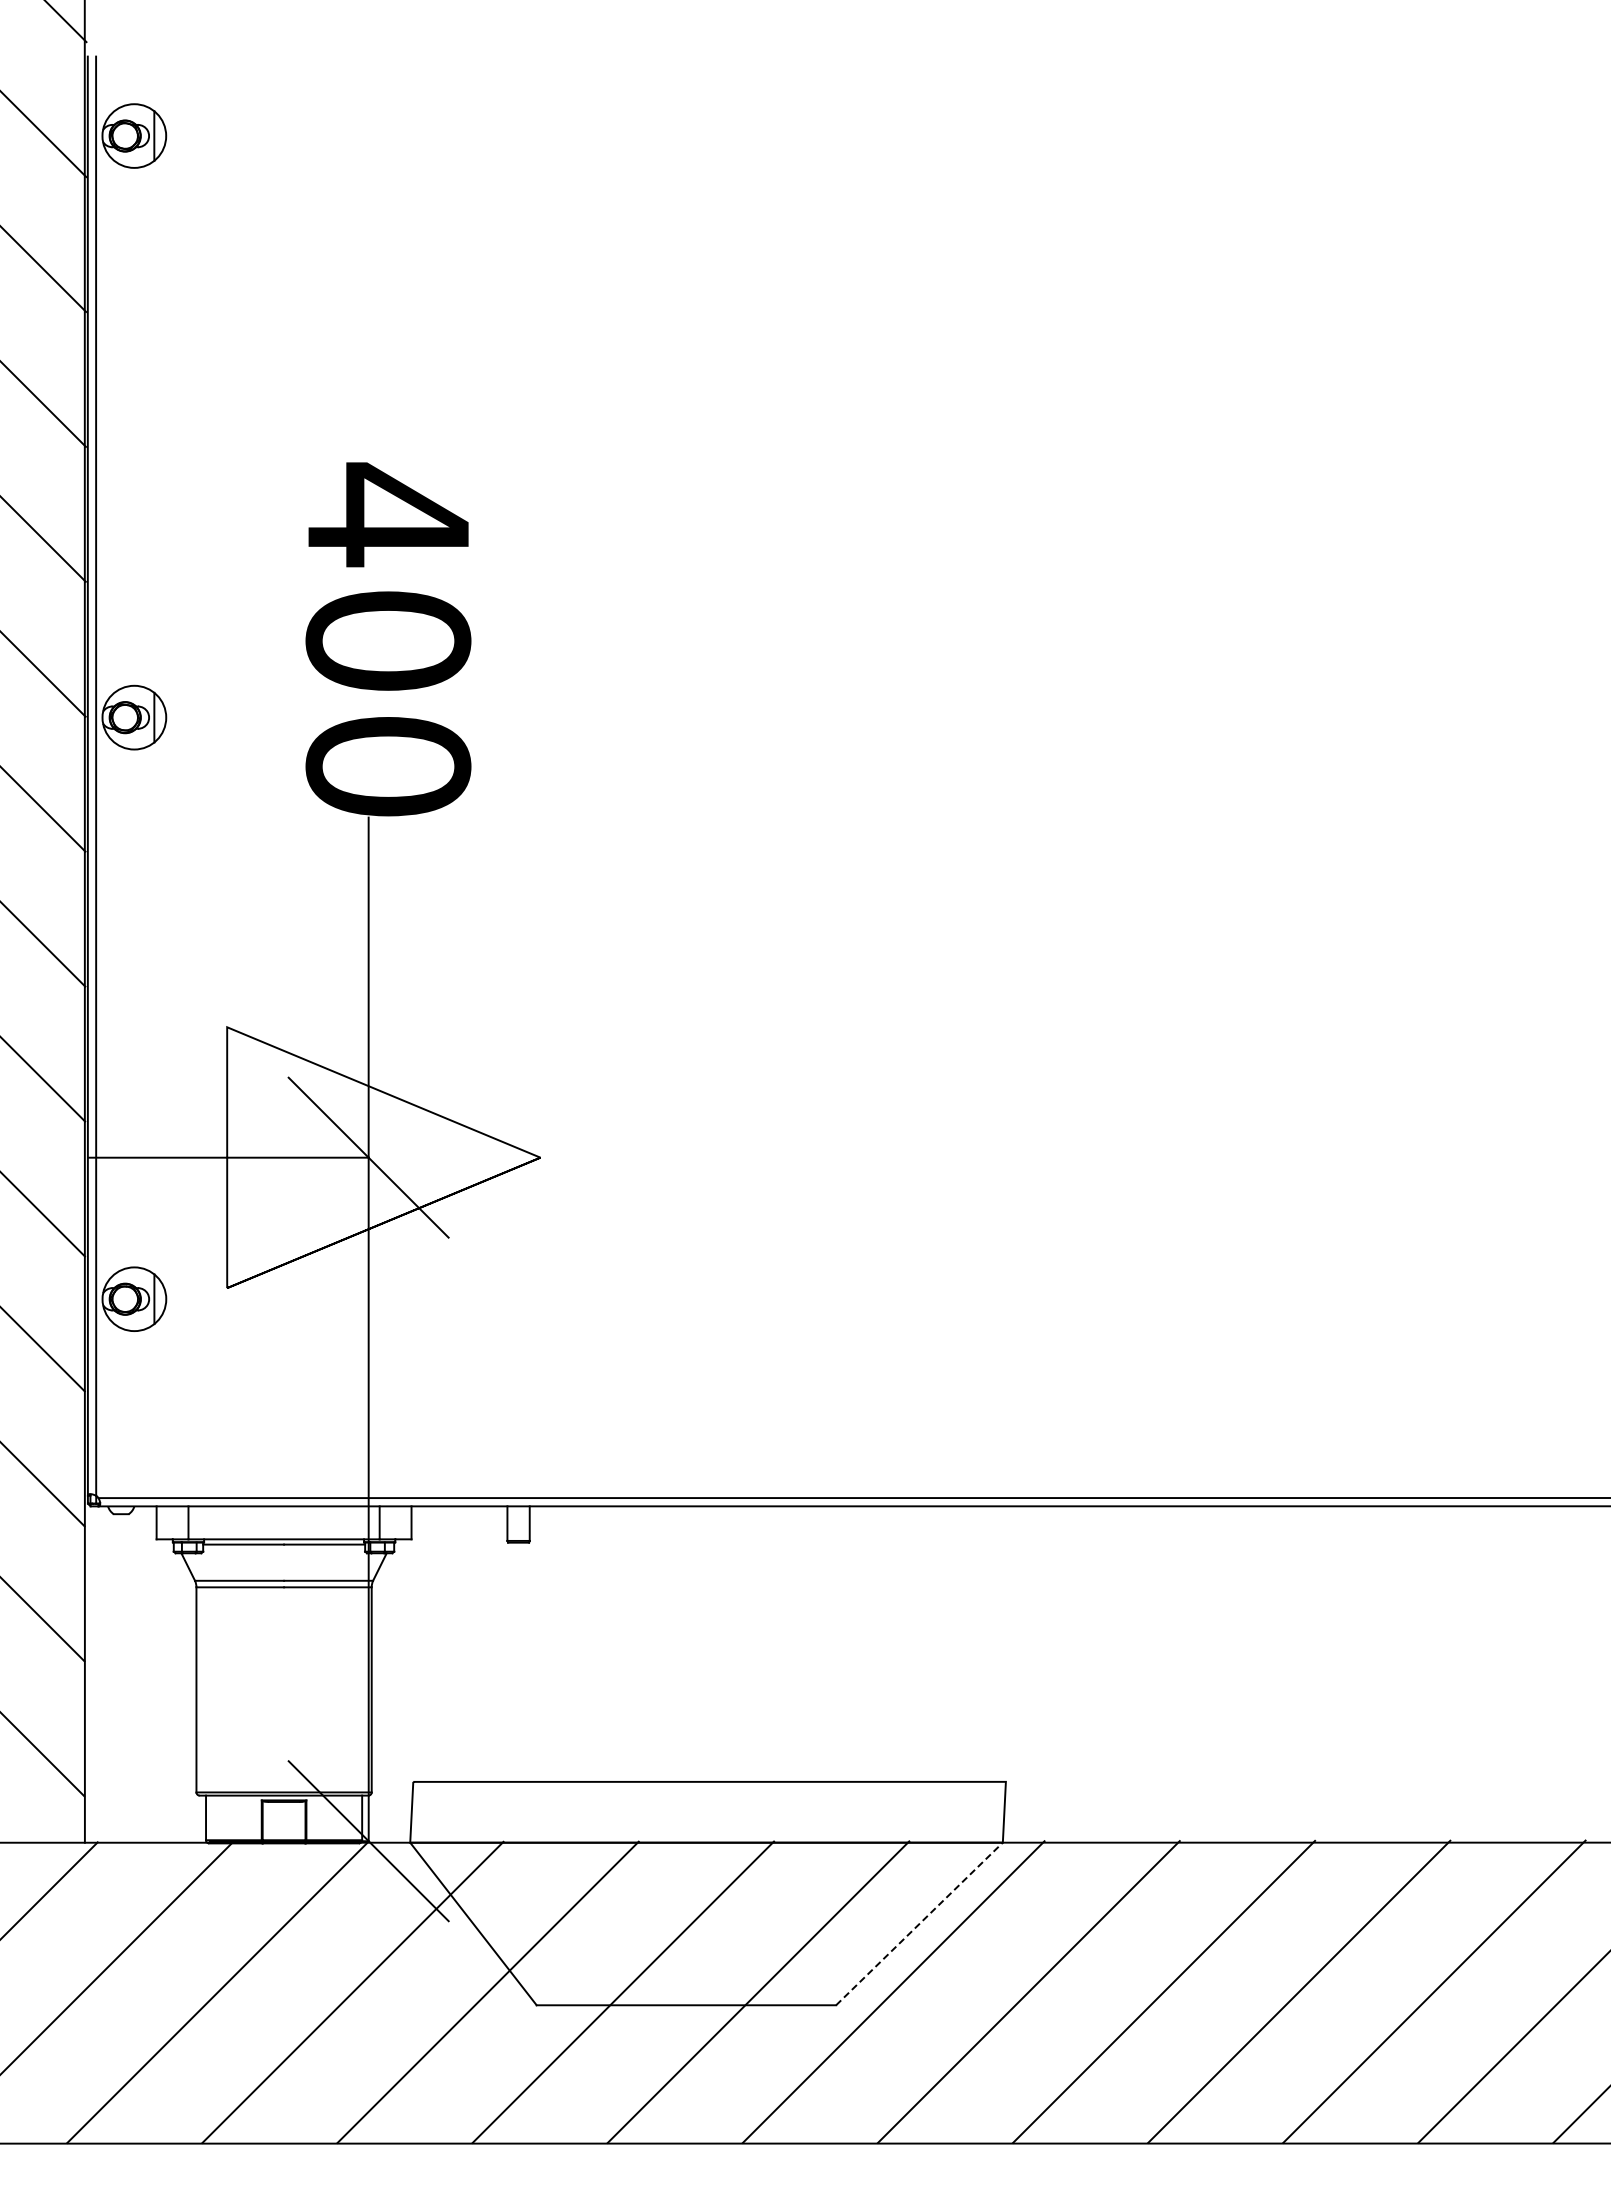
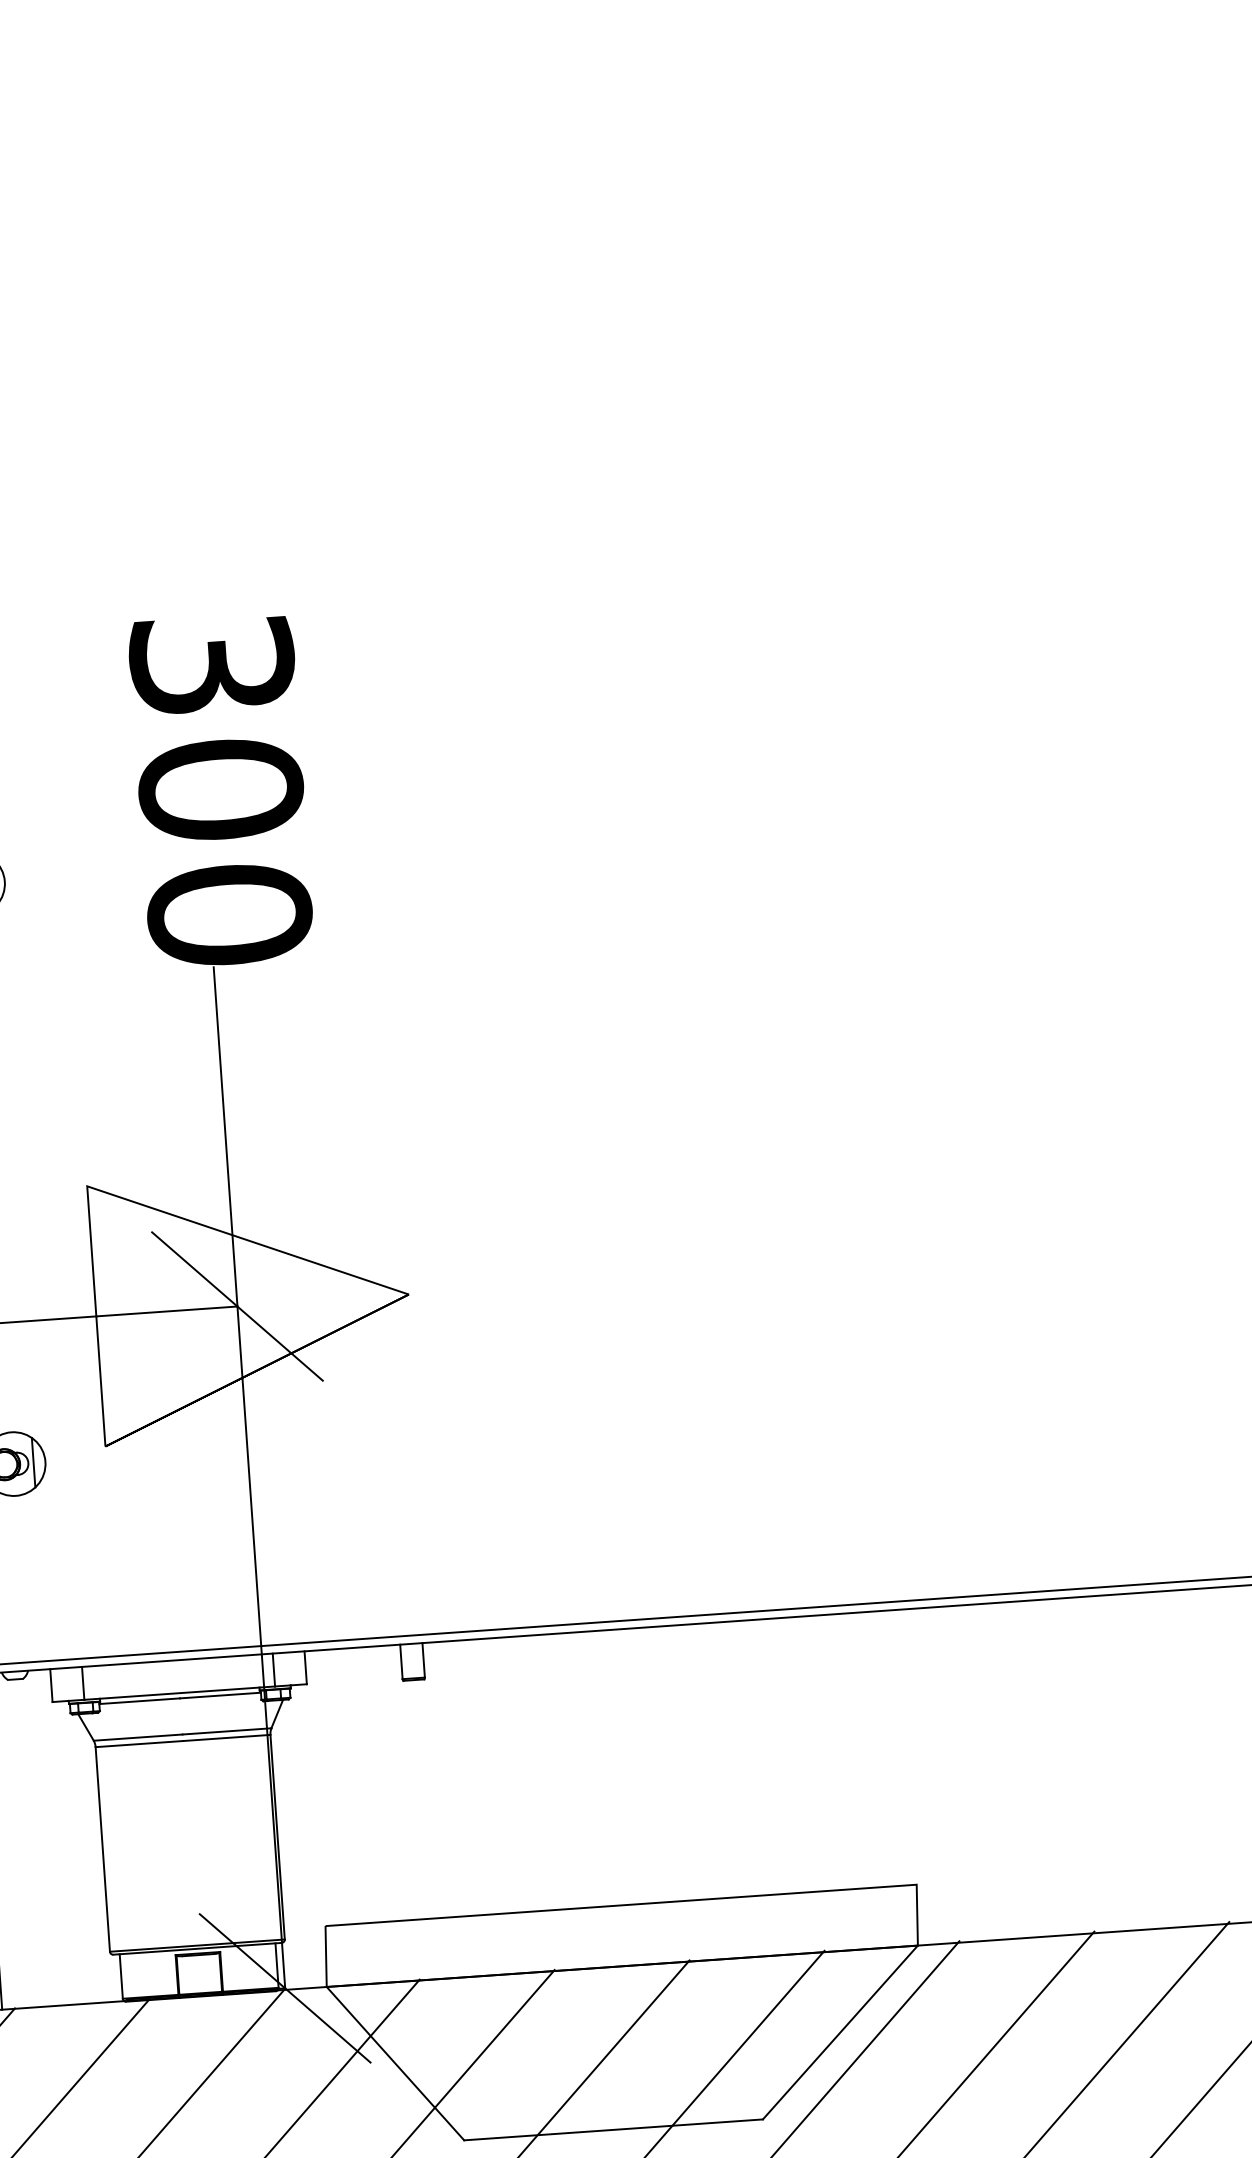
text: (388, 514) -> (212, 663), 400 -> 300
line: (919, 1923) -> (840, 2032), dashed -> solid

